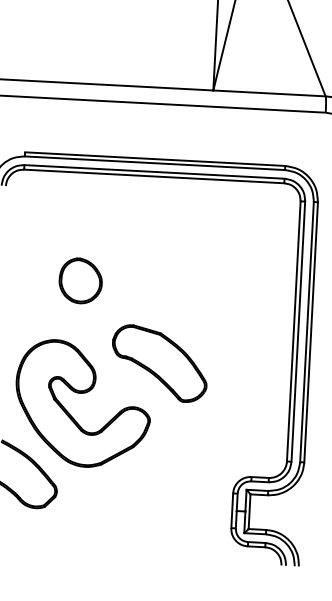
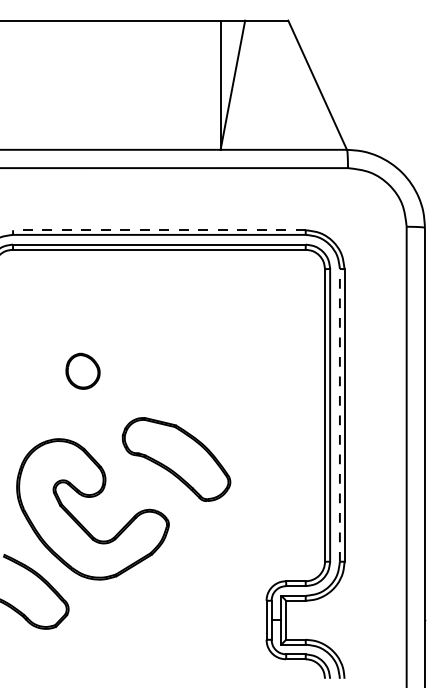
line: (154, 159) -> (158, 230), solid -> dashed
part: (80, 281) -> (82, 371), size x0.7
line: (306, 331) -> (339, 414), solid -> dashed

